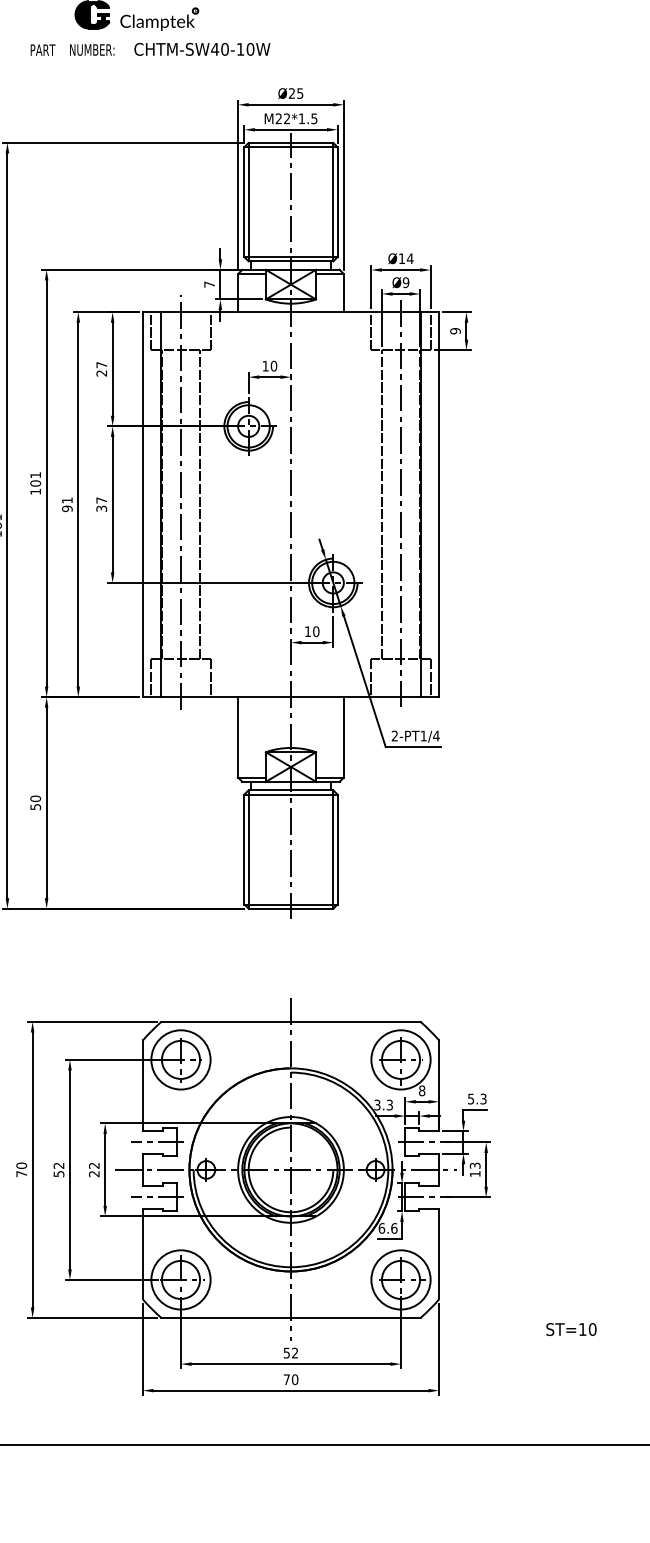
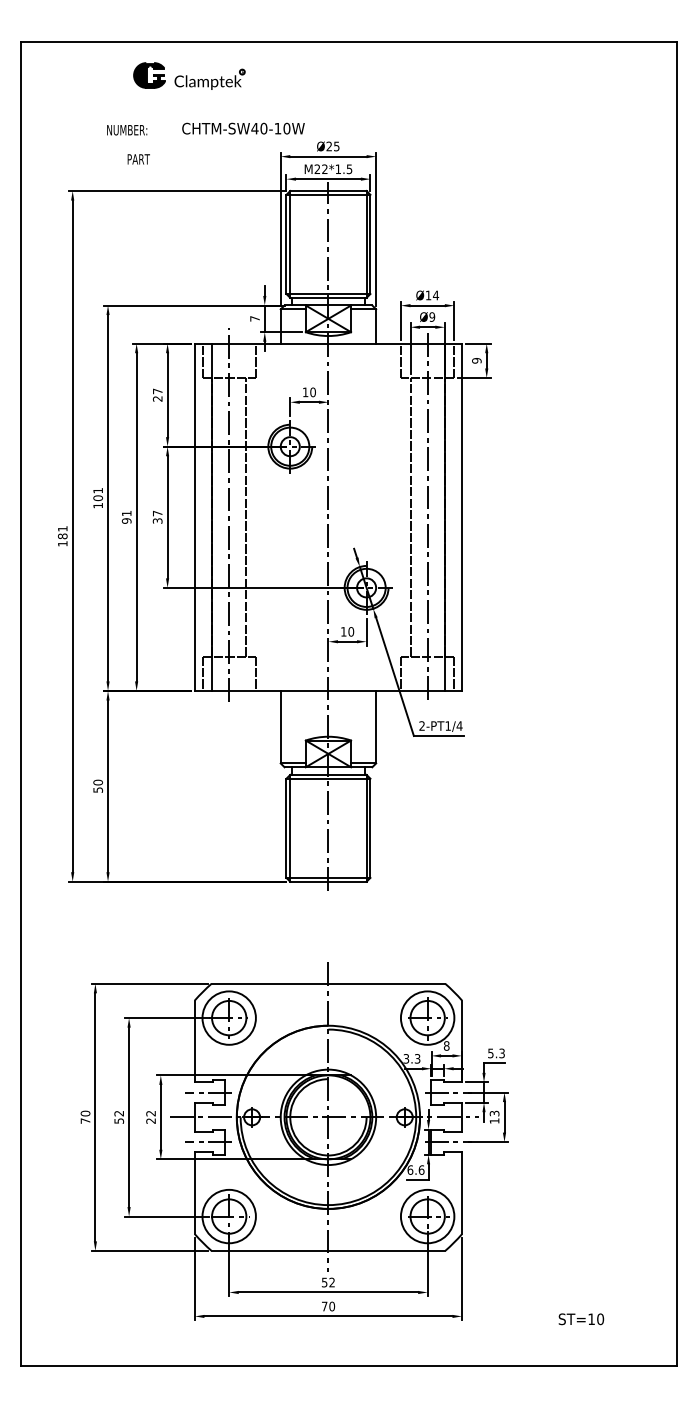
text: (202, 49) -> (243, 128), moved
text: (42, 50) -> (138, 159), moved
text: (92, 50) -> (127, 130), moved
text: (571, 1329) -> (581, 1319), moved

